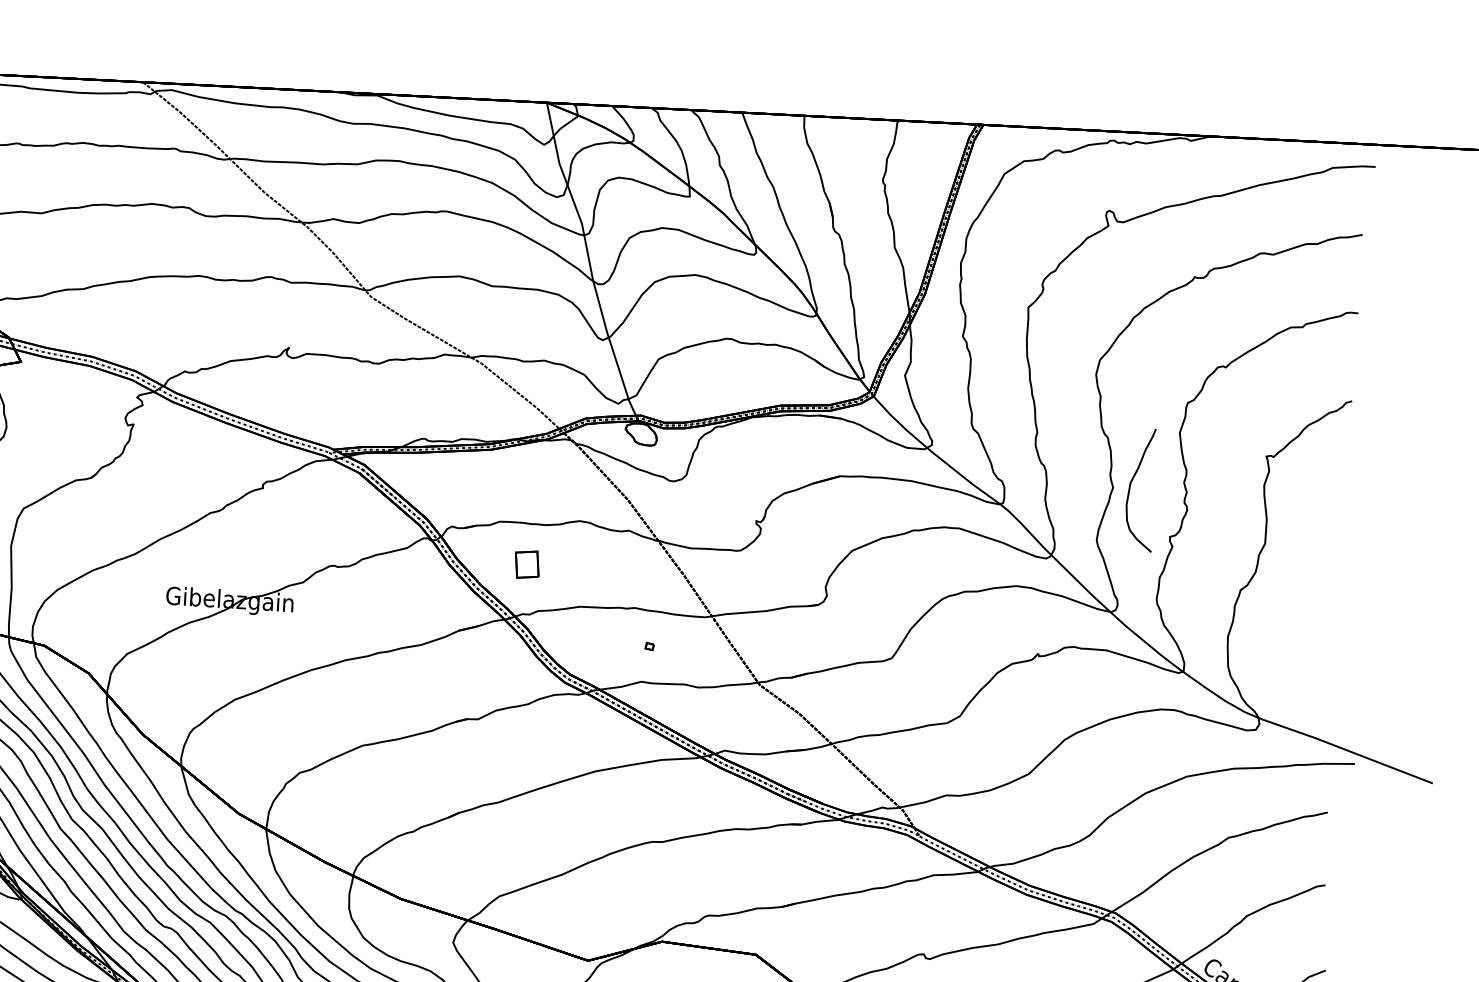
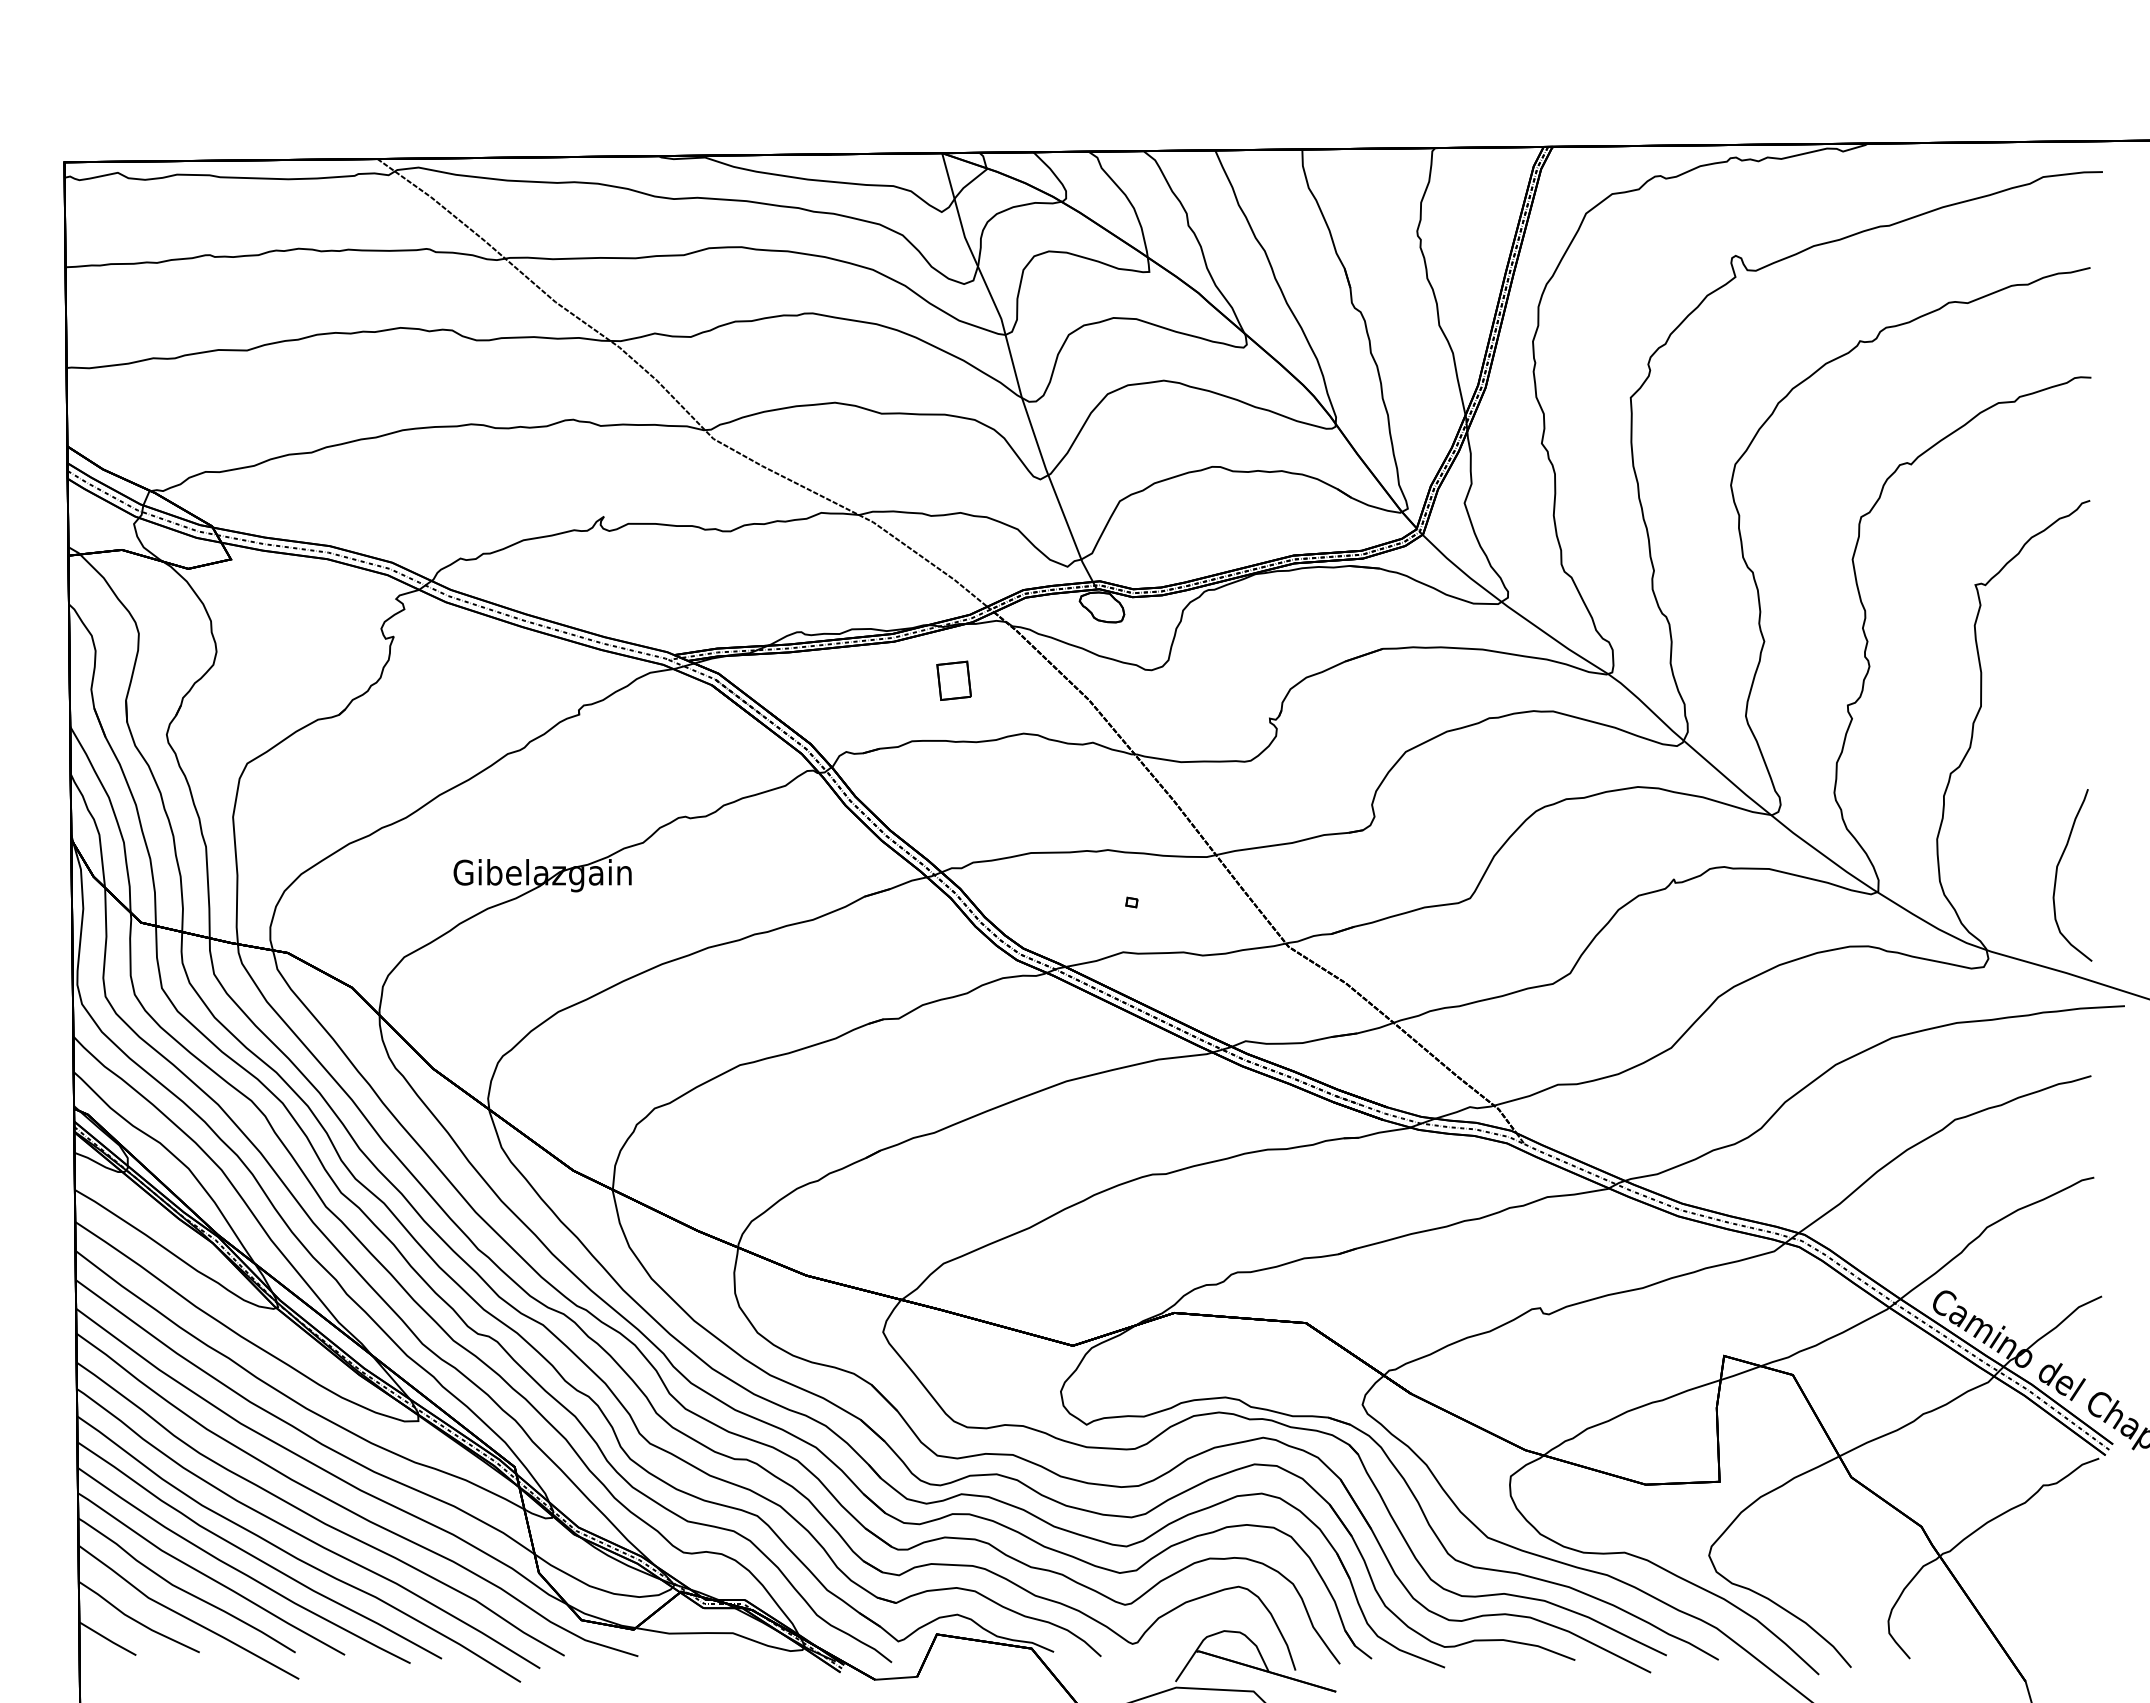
curve: (1130, 488) -> (2057, 874), moved
part: (526, 564) -> (953, 680), moved

